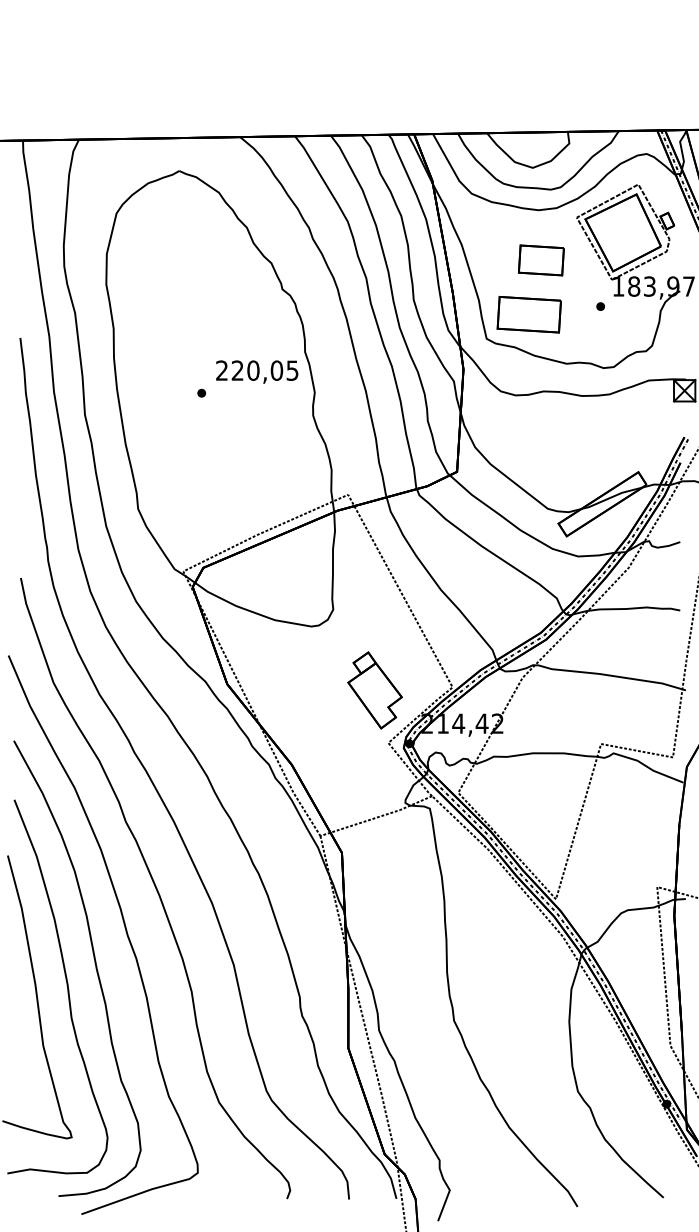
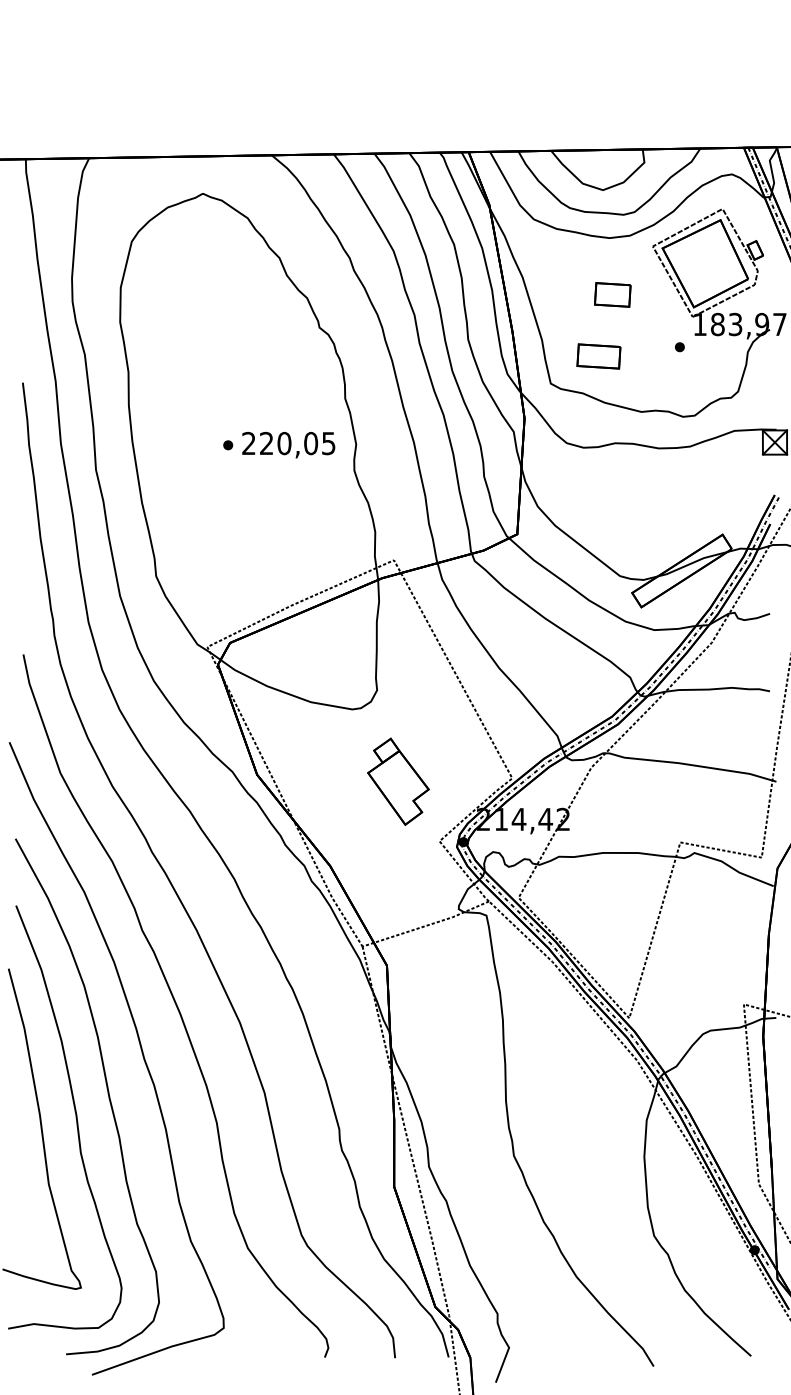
part: (541, 260) -> (612, 295), size x0.7
part: (528, 314) -> (598, 356), size x0.6
text: (257, 371) -> (289, 444), moved
part: (374, 690) -> (397, 781), moved

